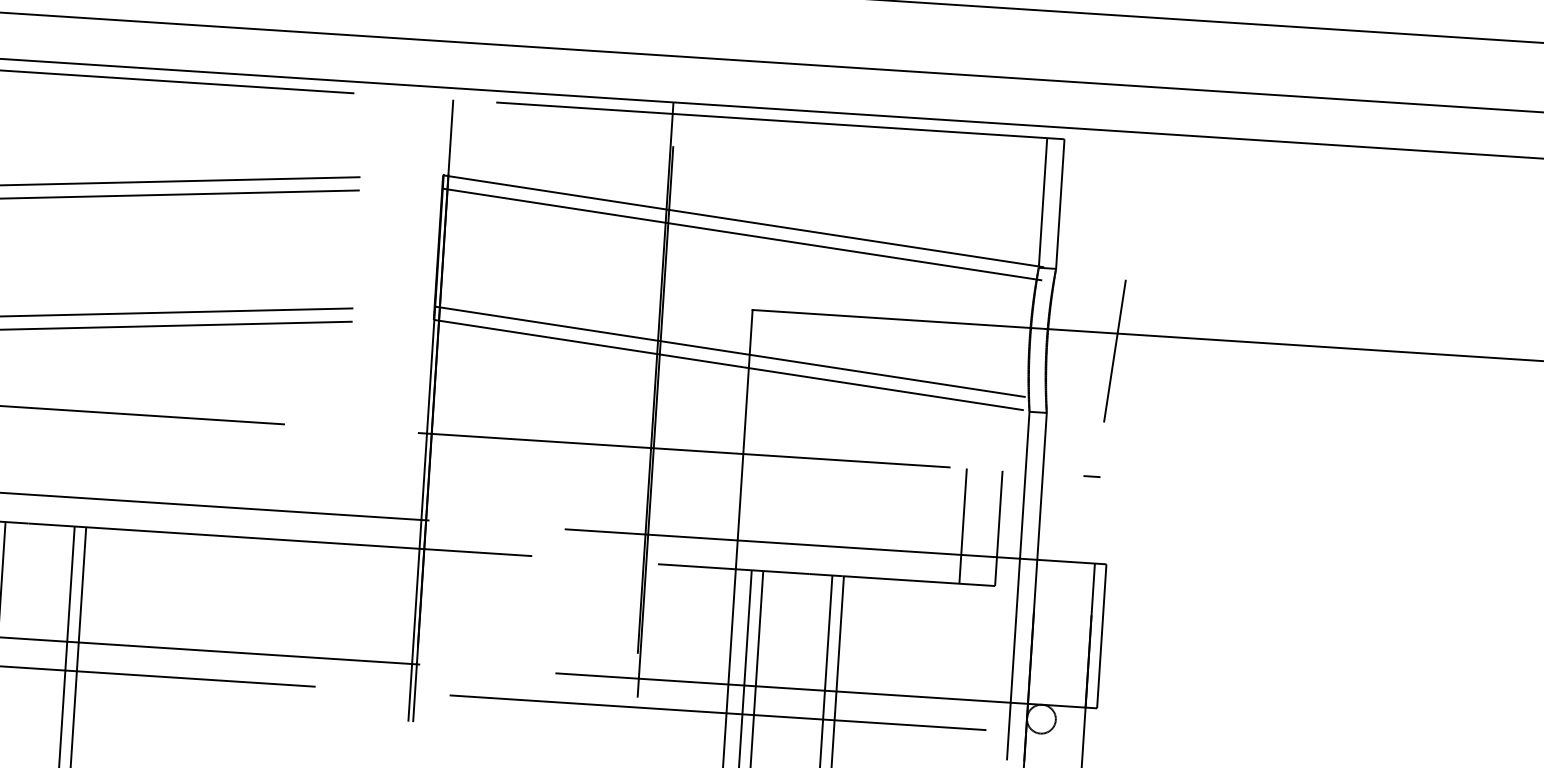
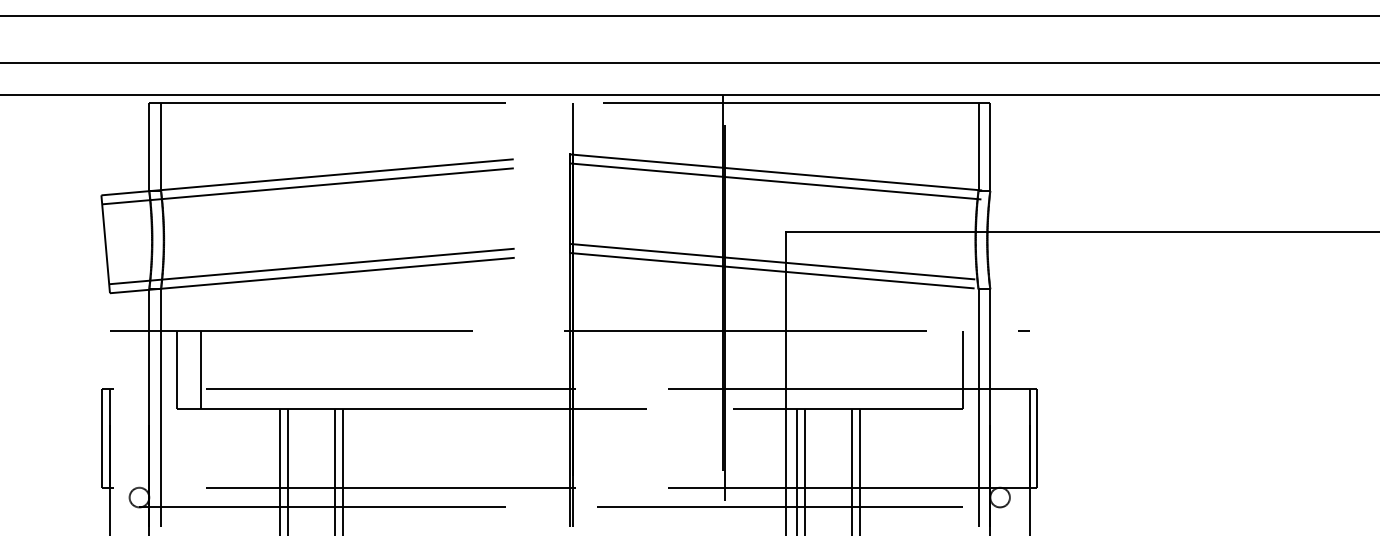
line: (1114, 351) -> (1033, 244), removed
line: (963, 525) -> (938, 369), removed

